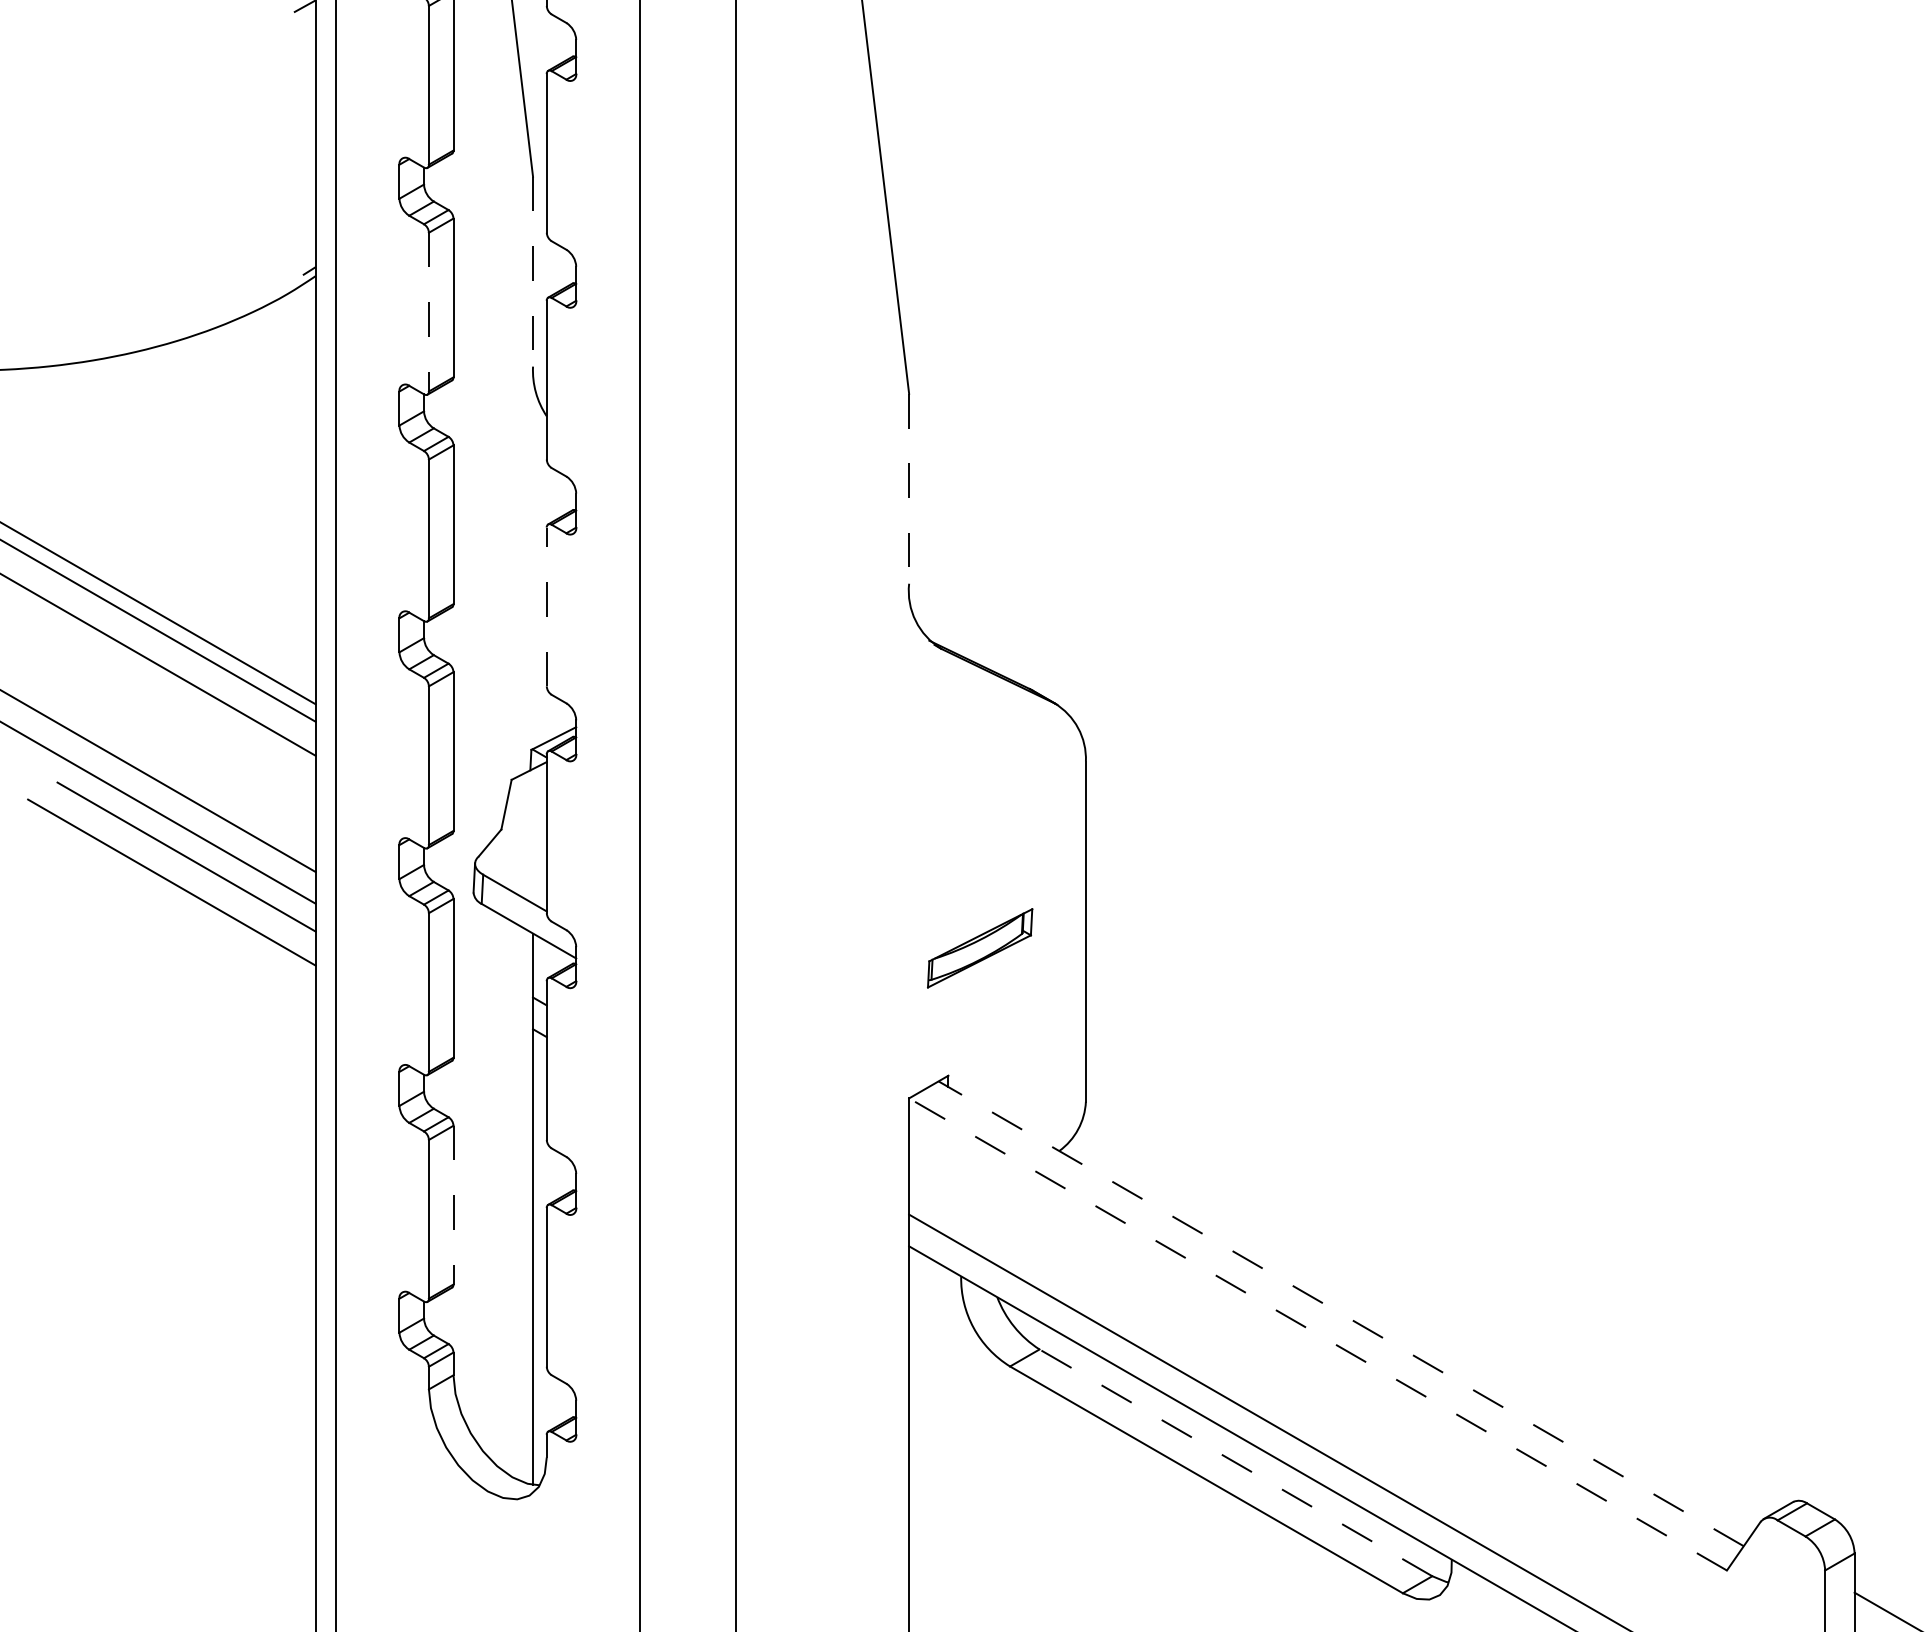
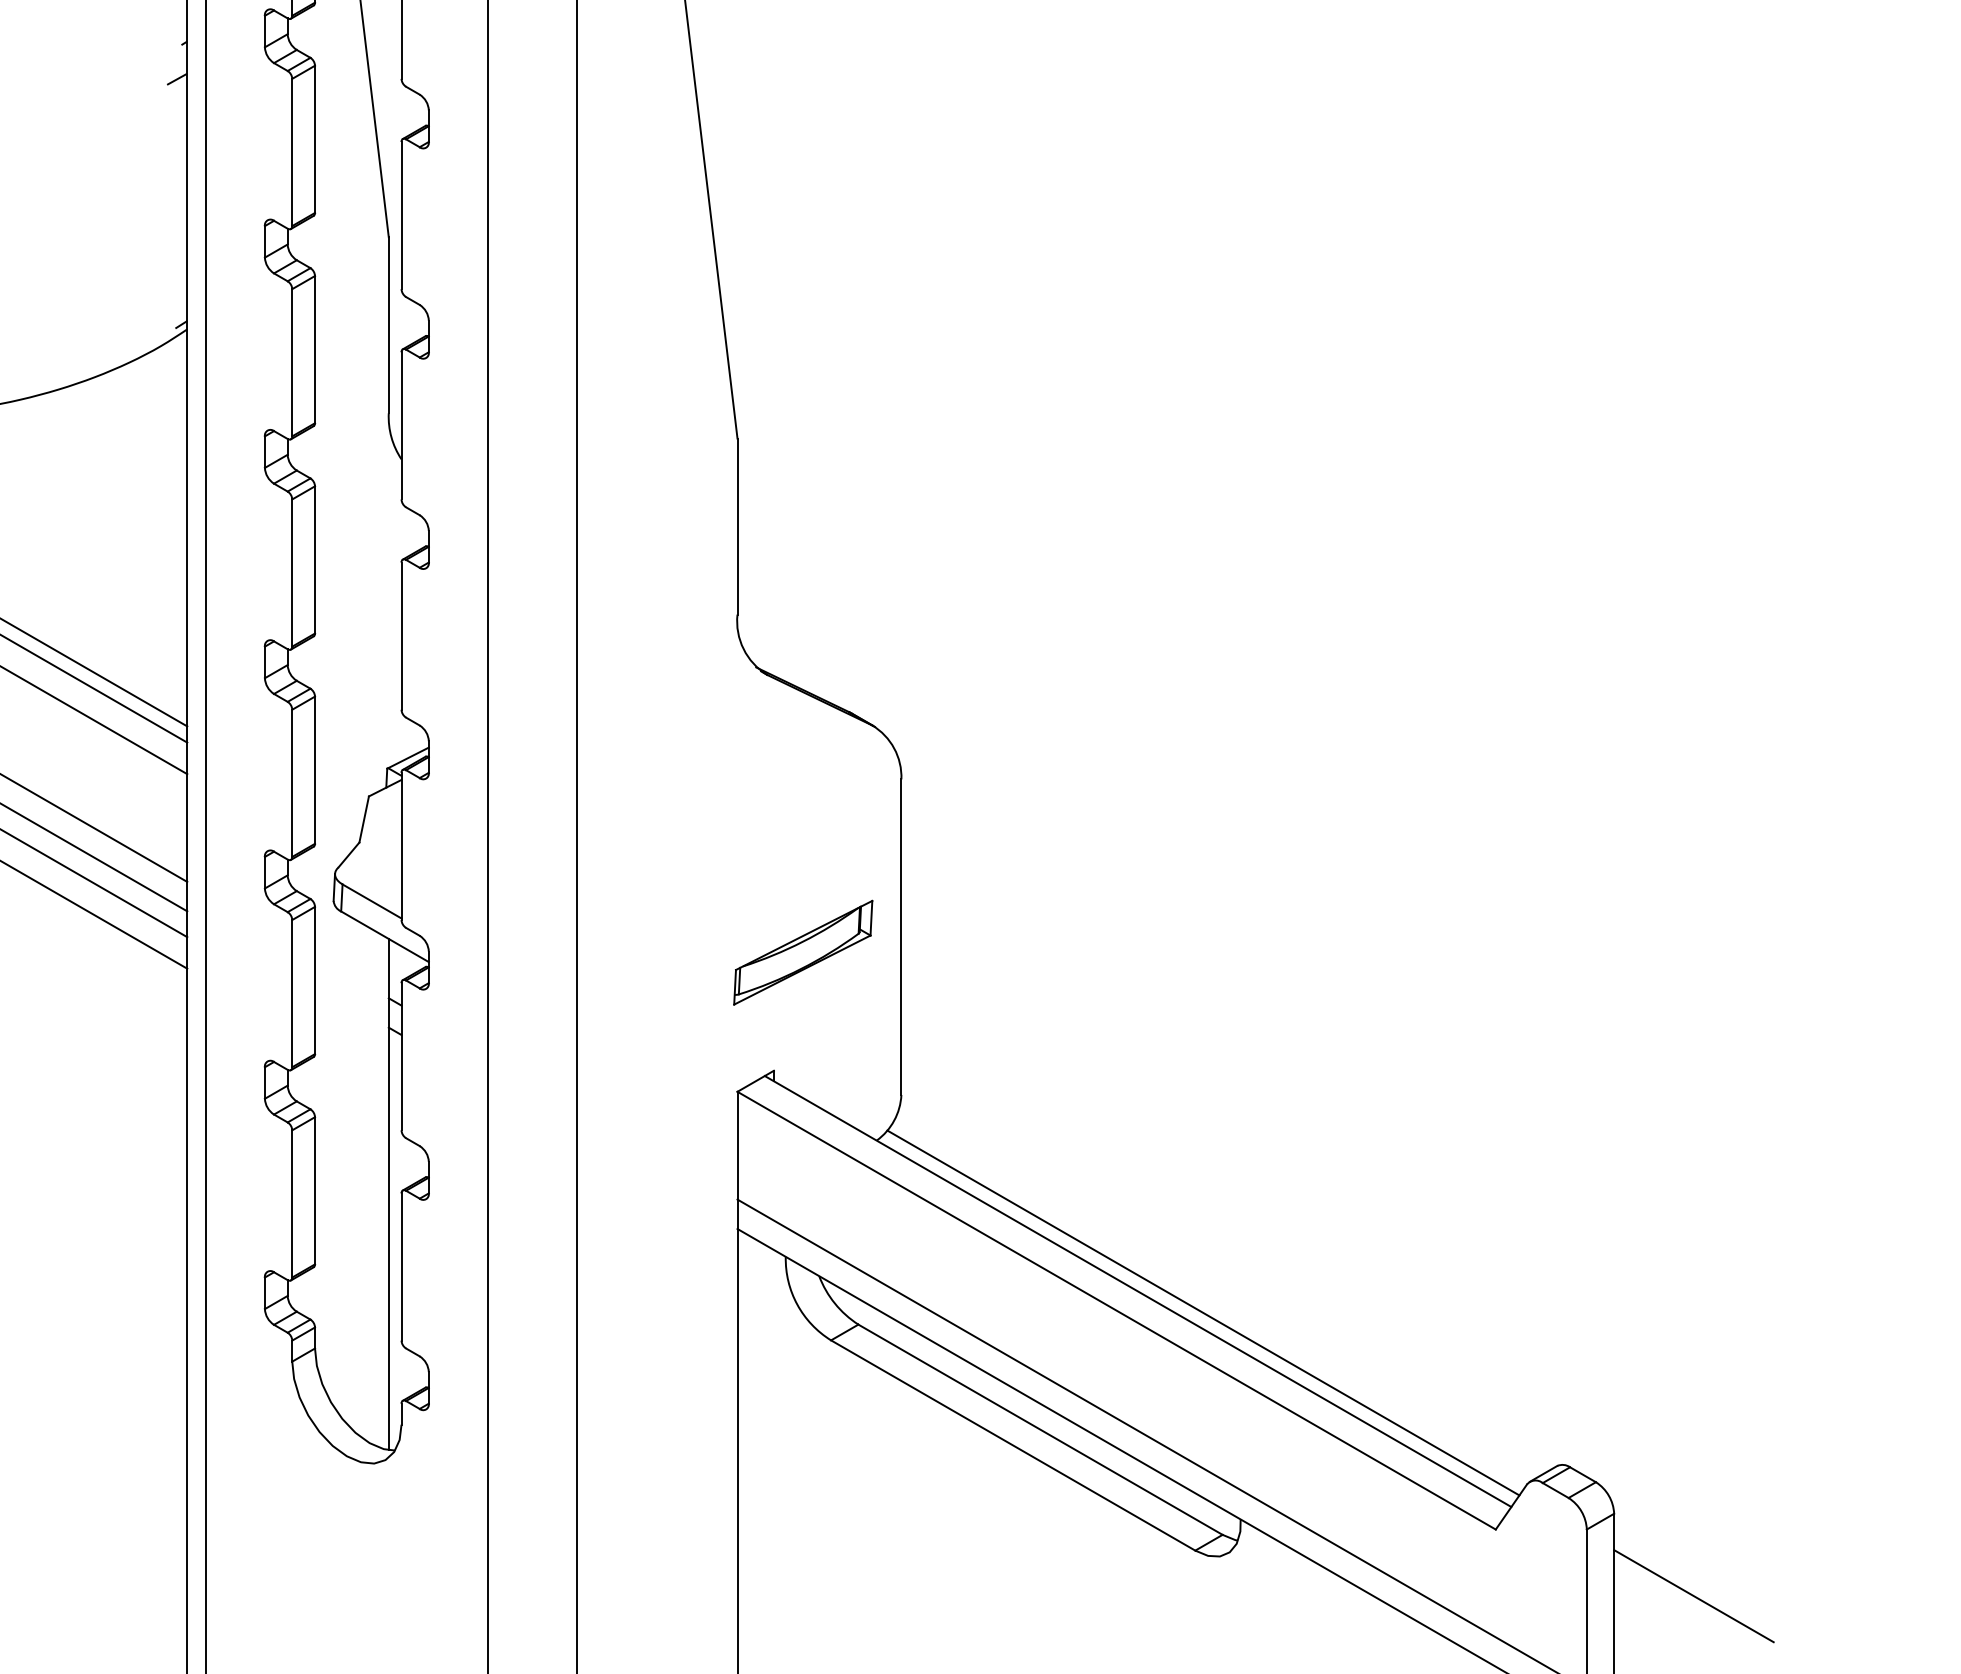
line: (532, 271) -> (388, 325), dashed -> solid
line: (429, 311) -> (292, 362), dashed -> solid
line: (909, 489) -> (737, 527), dashed -> solid
line: (546, 607) -> (401, 636), dashed -> solid
part: (980, 948) -> (803, 952), size x1.43
line: (454, 1204) -> (315, 1190), dashed -> solid
line: (1340, 1313) -> (1137, 1291), dashed -> solid
line: (1317, 1334) -> (1116, 1310), dashed -> solid
line: (1411, 1336) -> (1203, 1312), added
line: (1235, 1462) -> (1040, 1429), dashed -> solid

